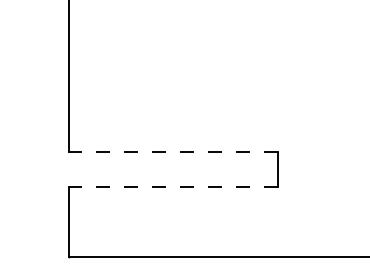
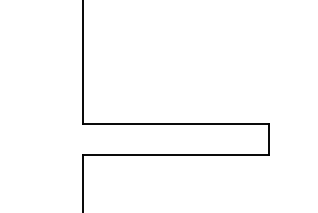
line: (173, 151) -> (175, 123), dashed -> solid
line: (173, 186) -> (175, 155), dashed -> solid

